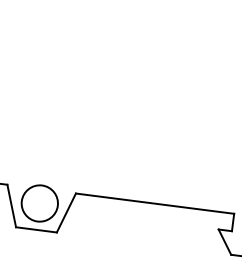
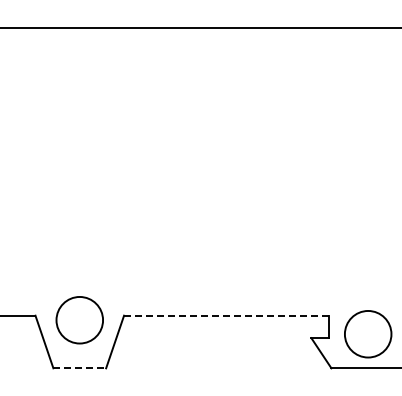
circle: (39, 203) -> (79, 320), moved
line: (155, 203) -> (226, 315), solid -> dashed
line: (36, 230) -> (80, 368), solid -> dashed

